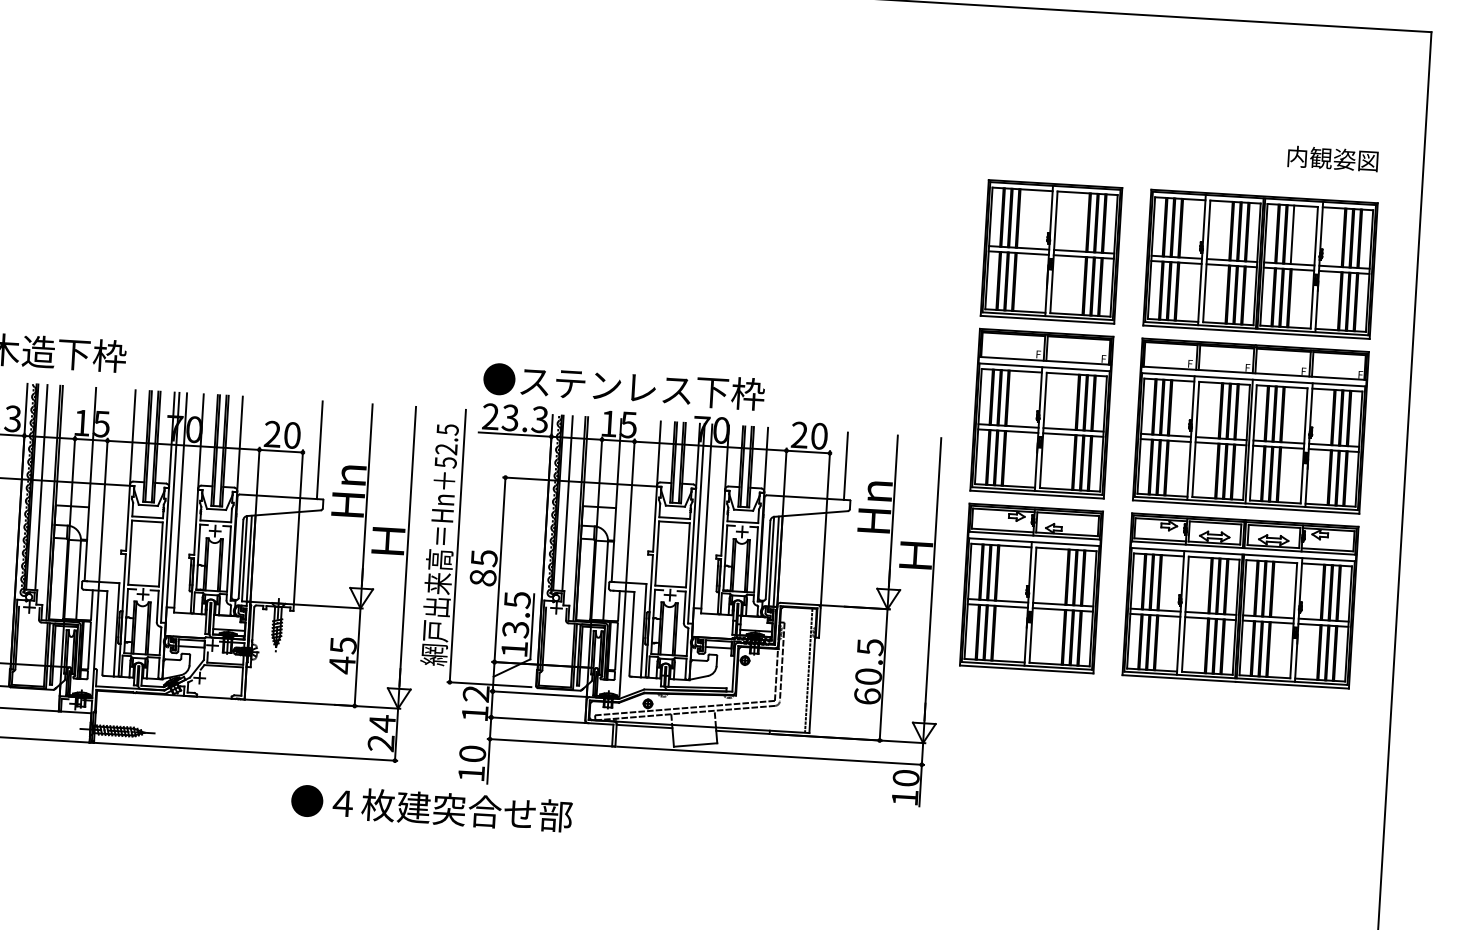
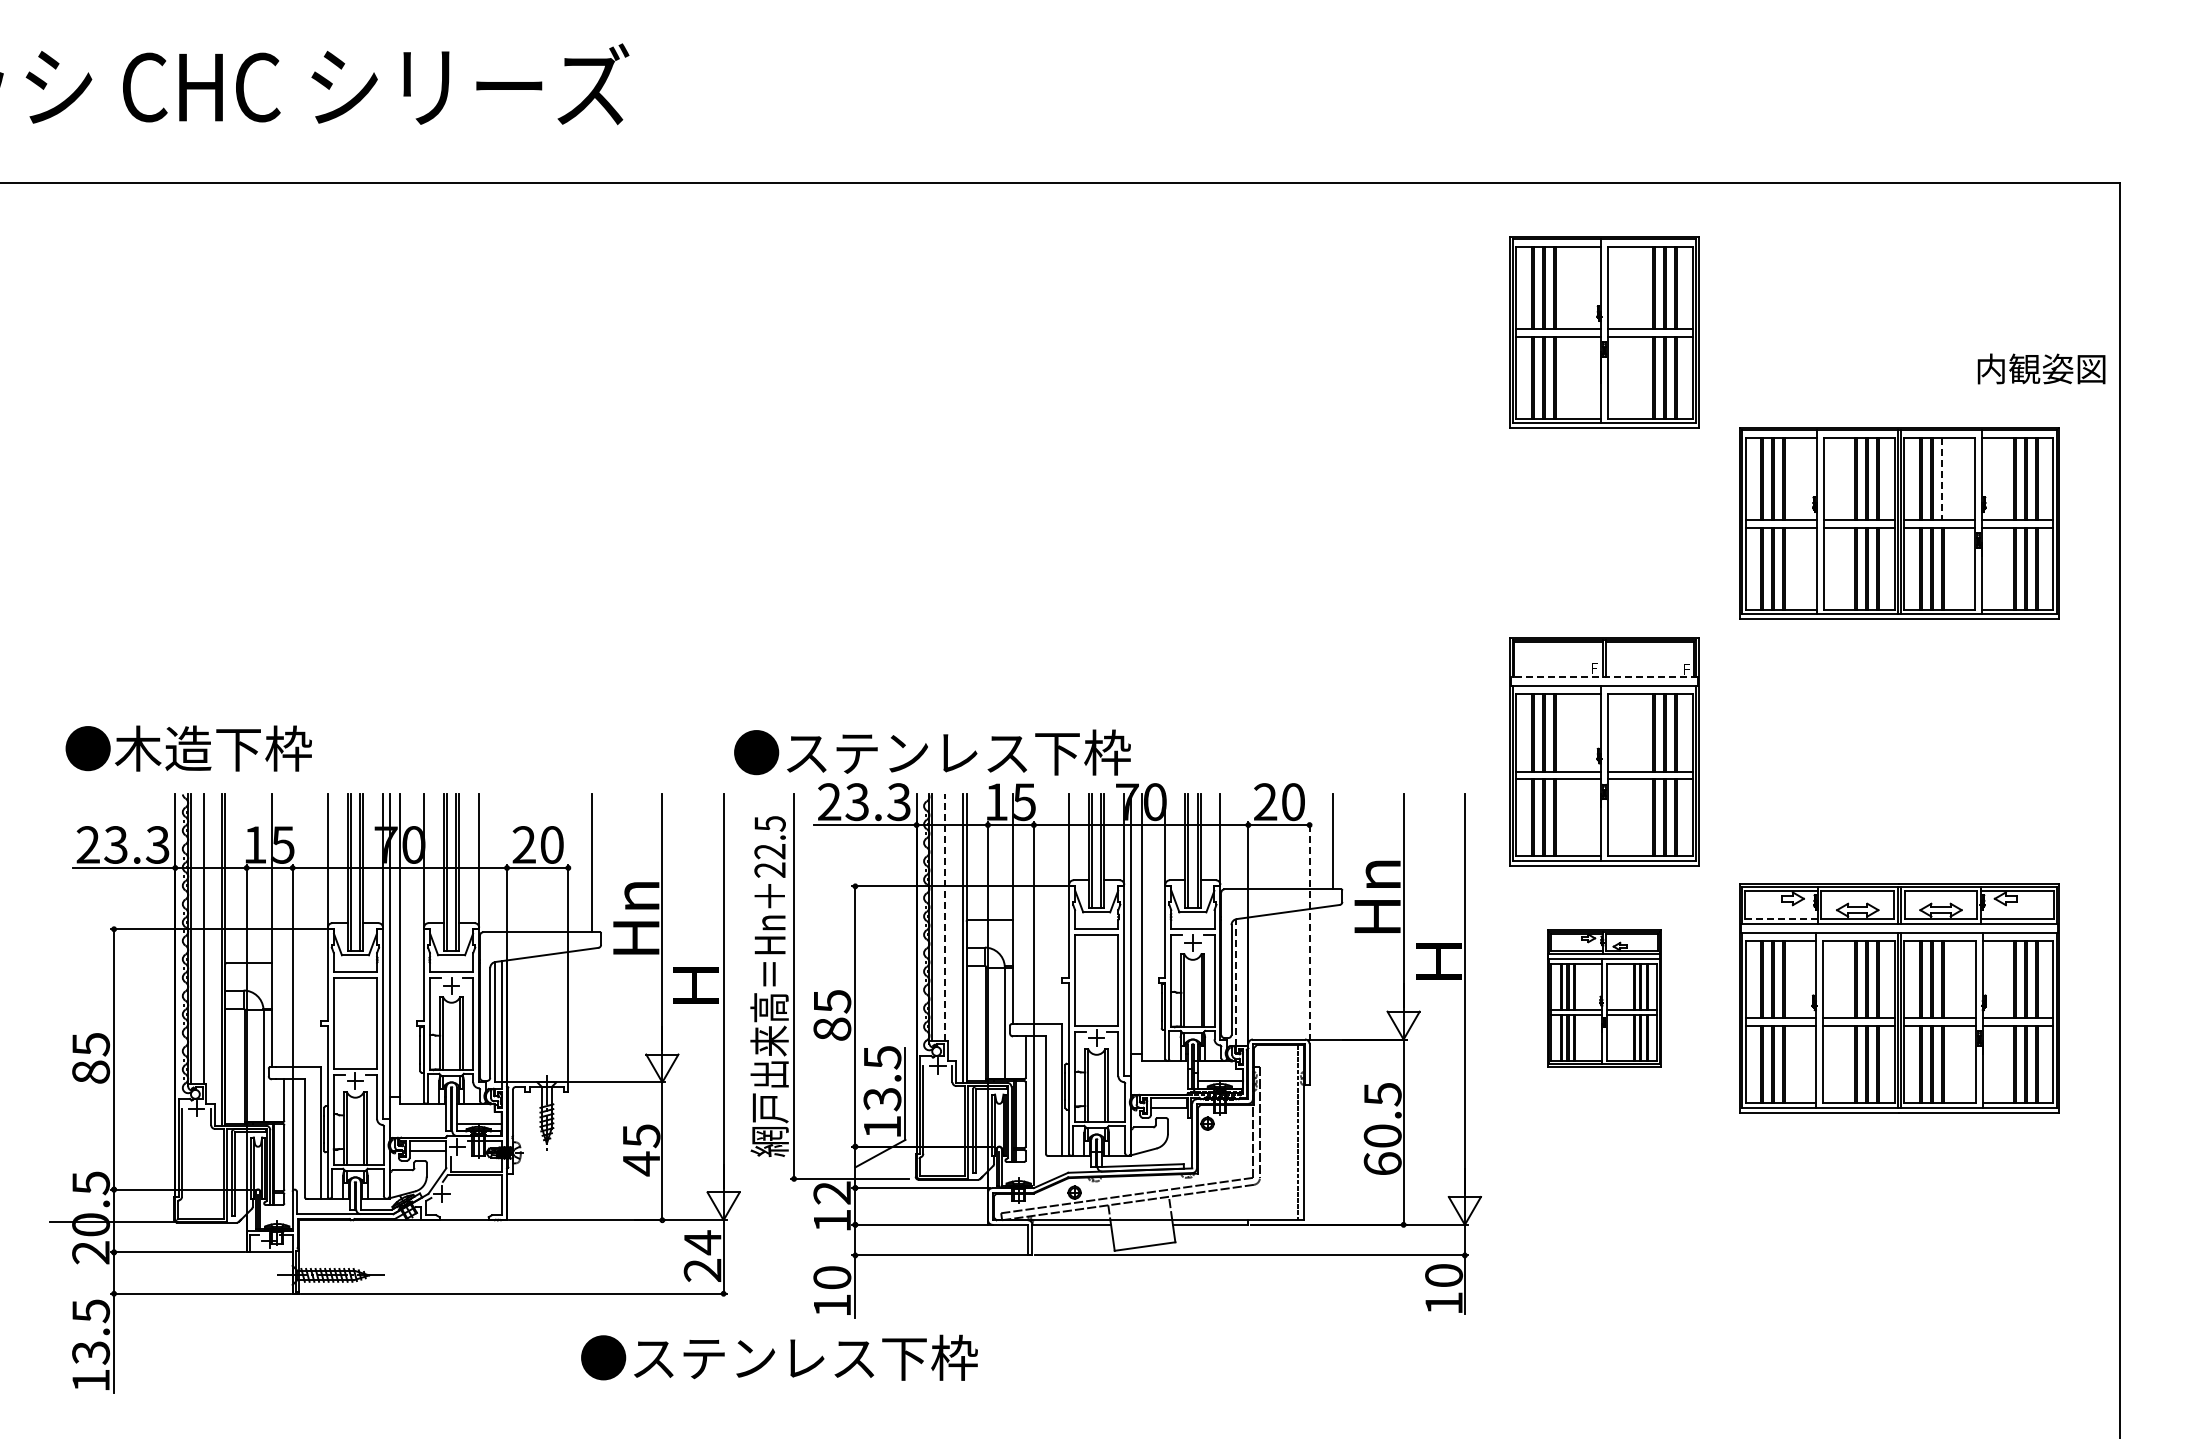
text: (1333, 158) -> (2041, 368), moved
line: (1292, 235) -> (1941, 479), solid -> dashed
part: (1051, 252) -> (1604, 332), moved
line: (1044, 361) -> (1603, 677), solid -> dashed
text: (624, 386) -> (932, 752), moved
part: (1251, 425) -> (1899, 751), removed
text: (445, 462) -> (769, 870), 52.5 -> 22.5
line: (567, 503) -> (944, 917), solid -> dashed
line: (825, 528) -> (1309, 931), solid -> dashed
line: (1159, 540) -> (1780, 919), solid -> dashed
line: (771, 561) -> (1236, 981), solid -> dashed
line: (776, 561) -> (1243, 981), removed
part: (1031, 588) -> (1604, 998), size x0.6
text: (450, 809) -> (805, 1357), ●４枚建突合せ部 -> ●ステンレス下枠

